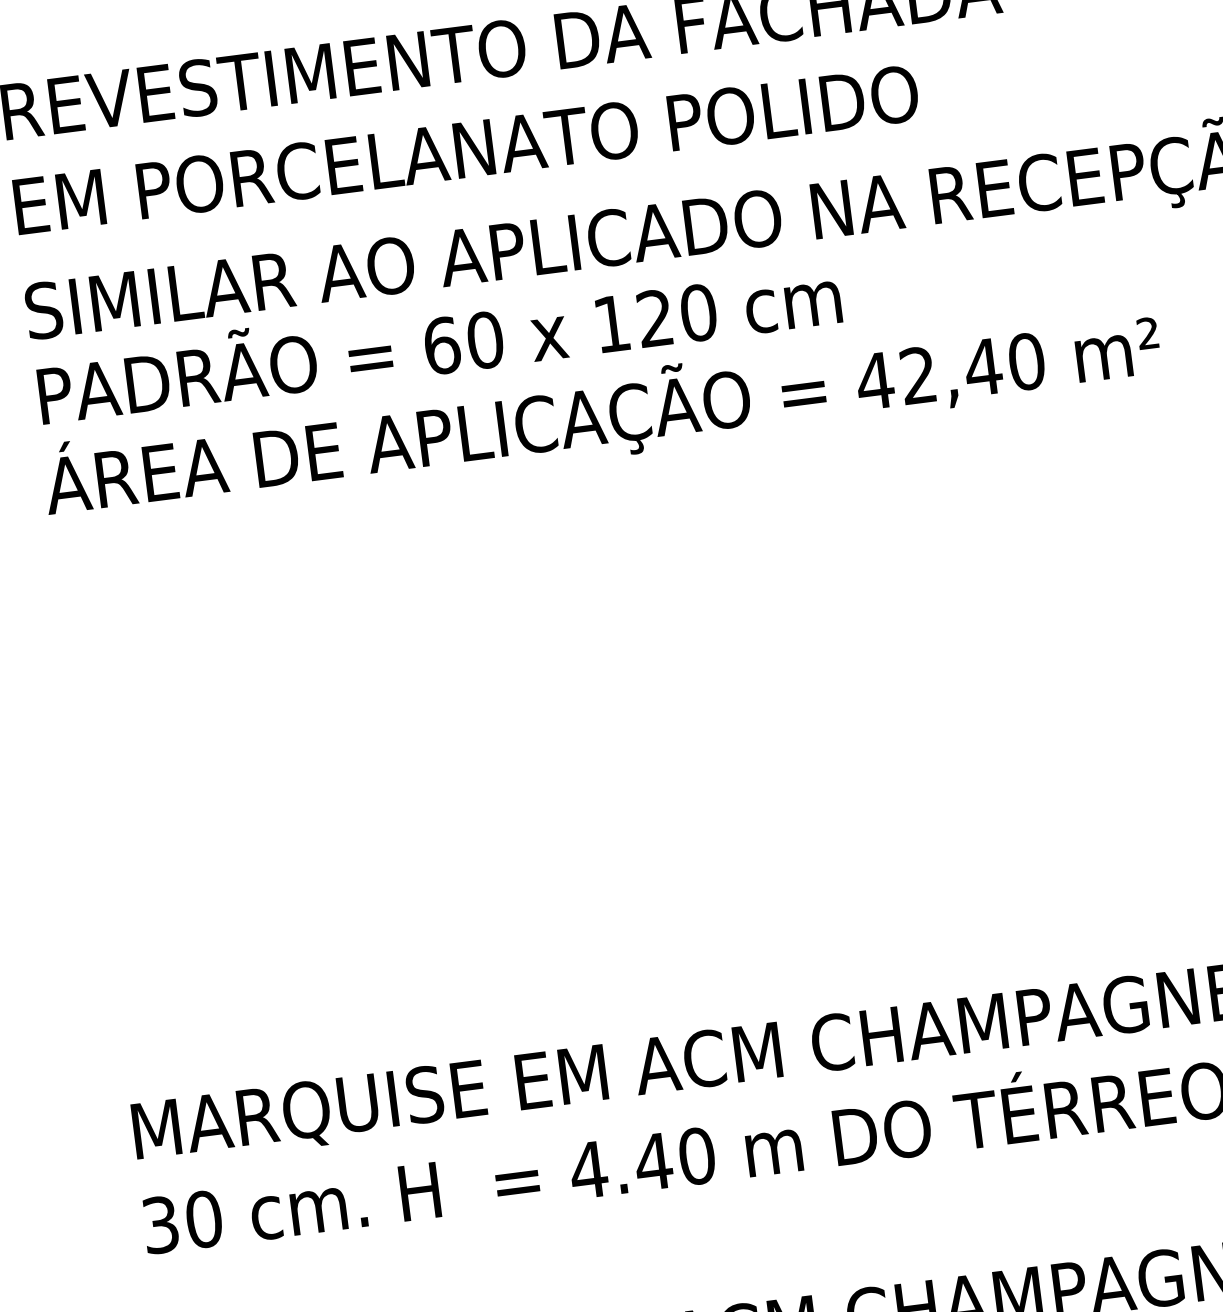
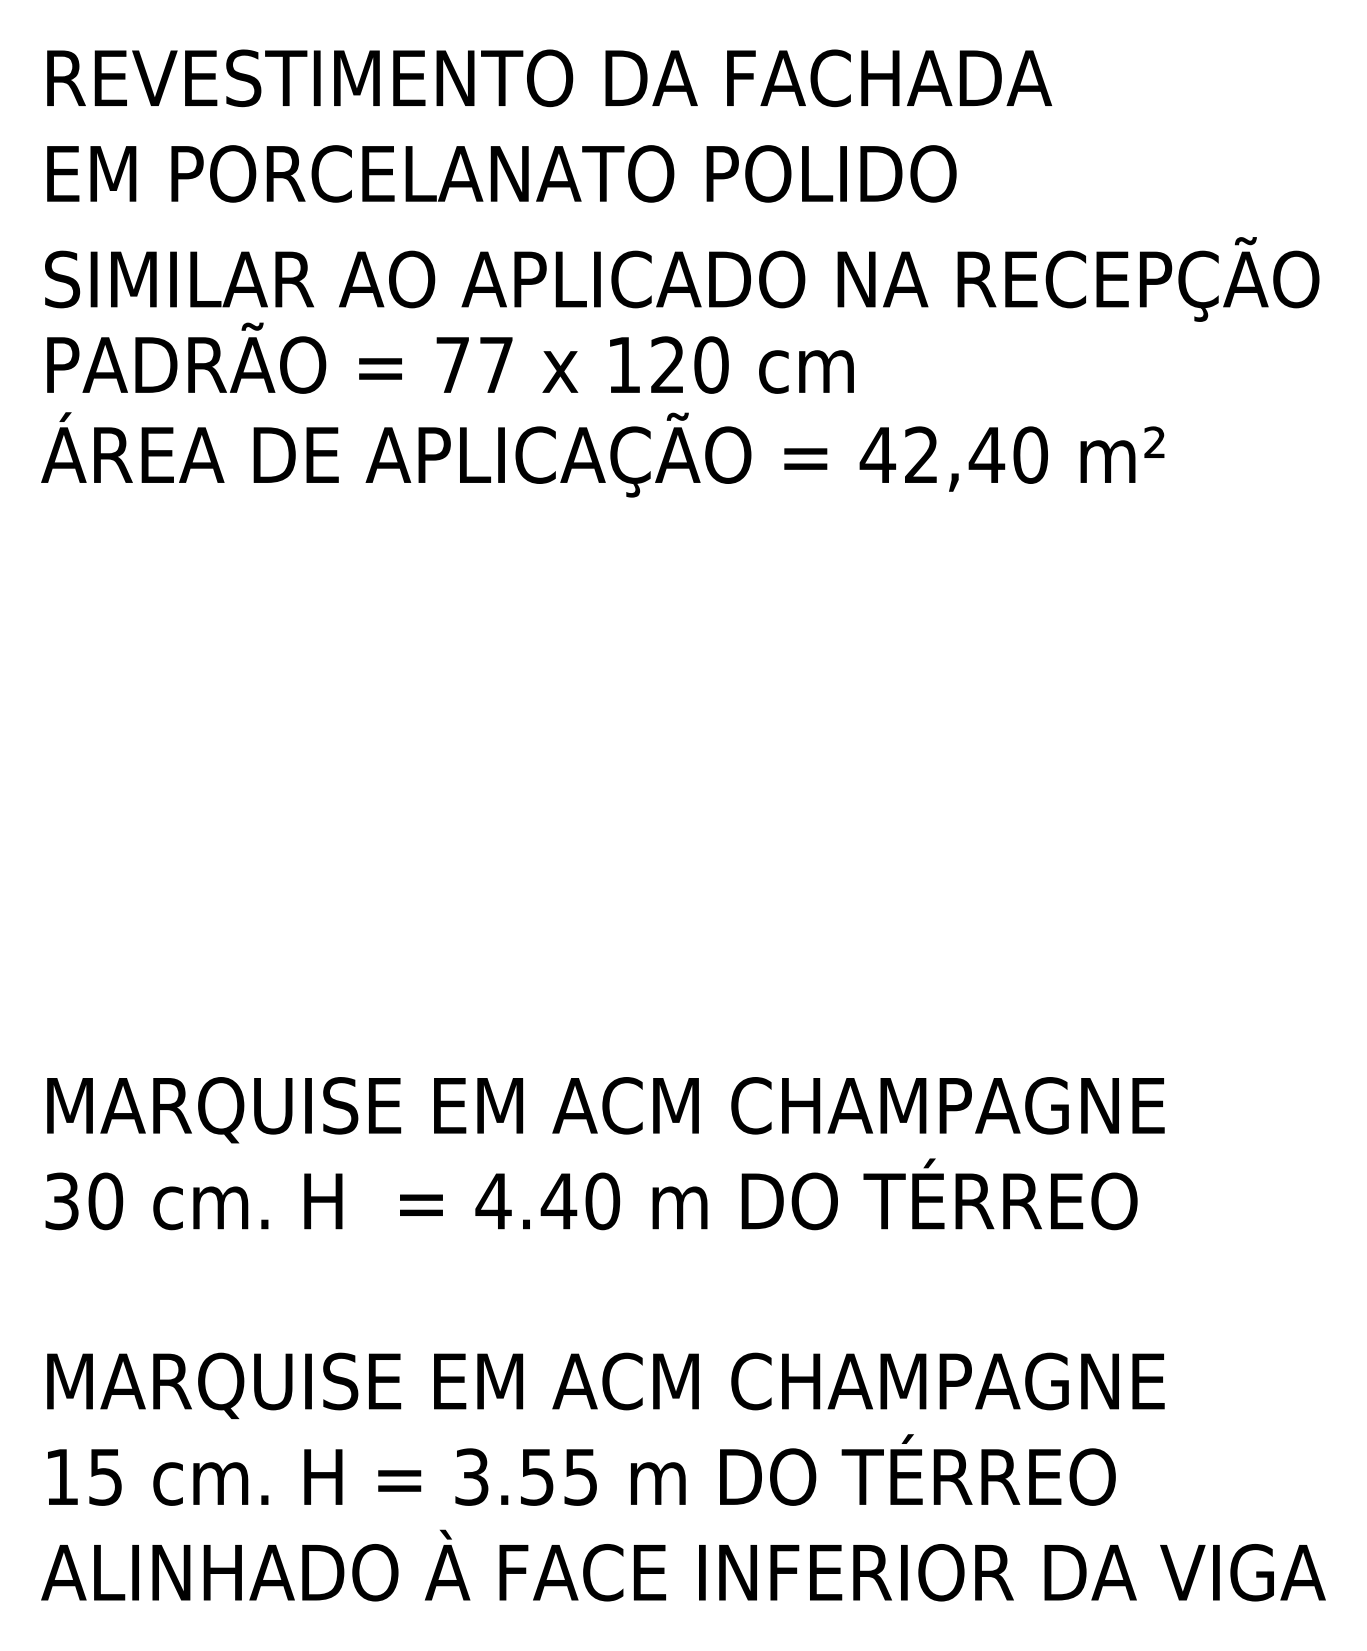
text: (463, 342) -> (474, 364), 60 -> 77

